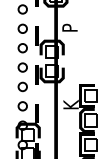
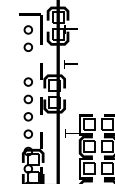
circle: (21, 28) -> (27, 64), removed
text: (69, 28) -> (70, 64), P -> T
text: (70, 104) -> (71, 132), K -> T

